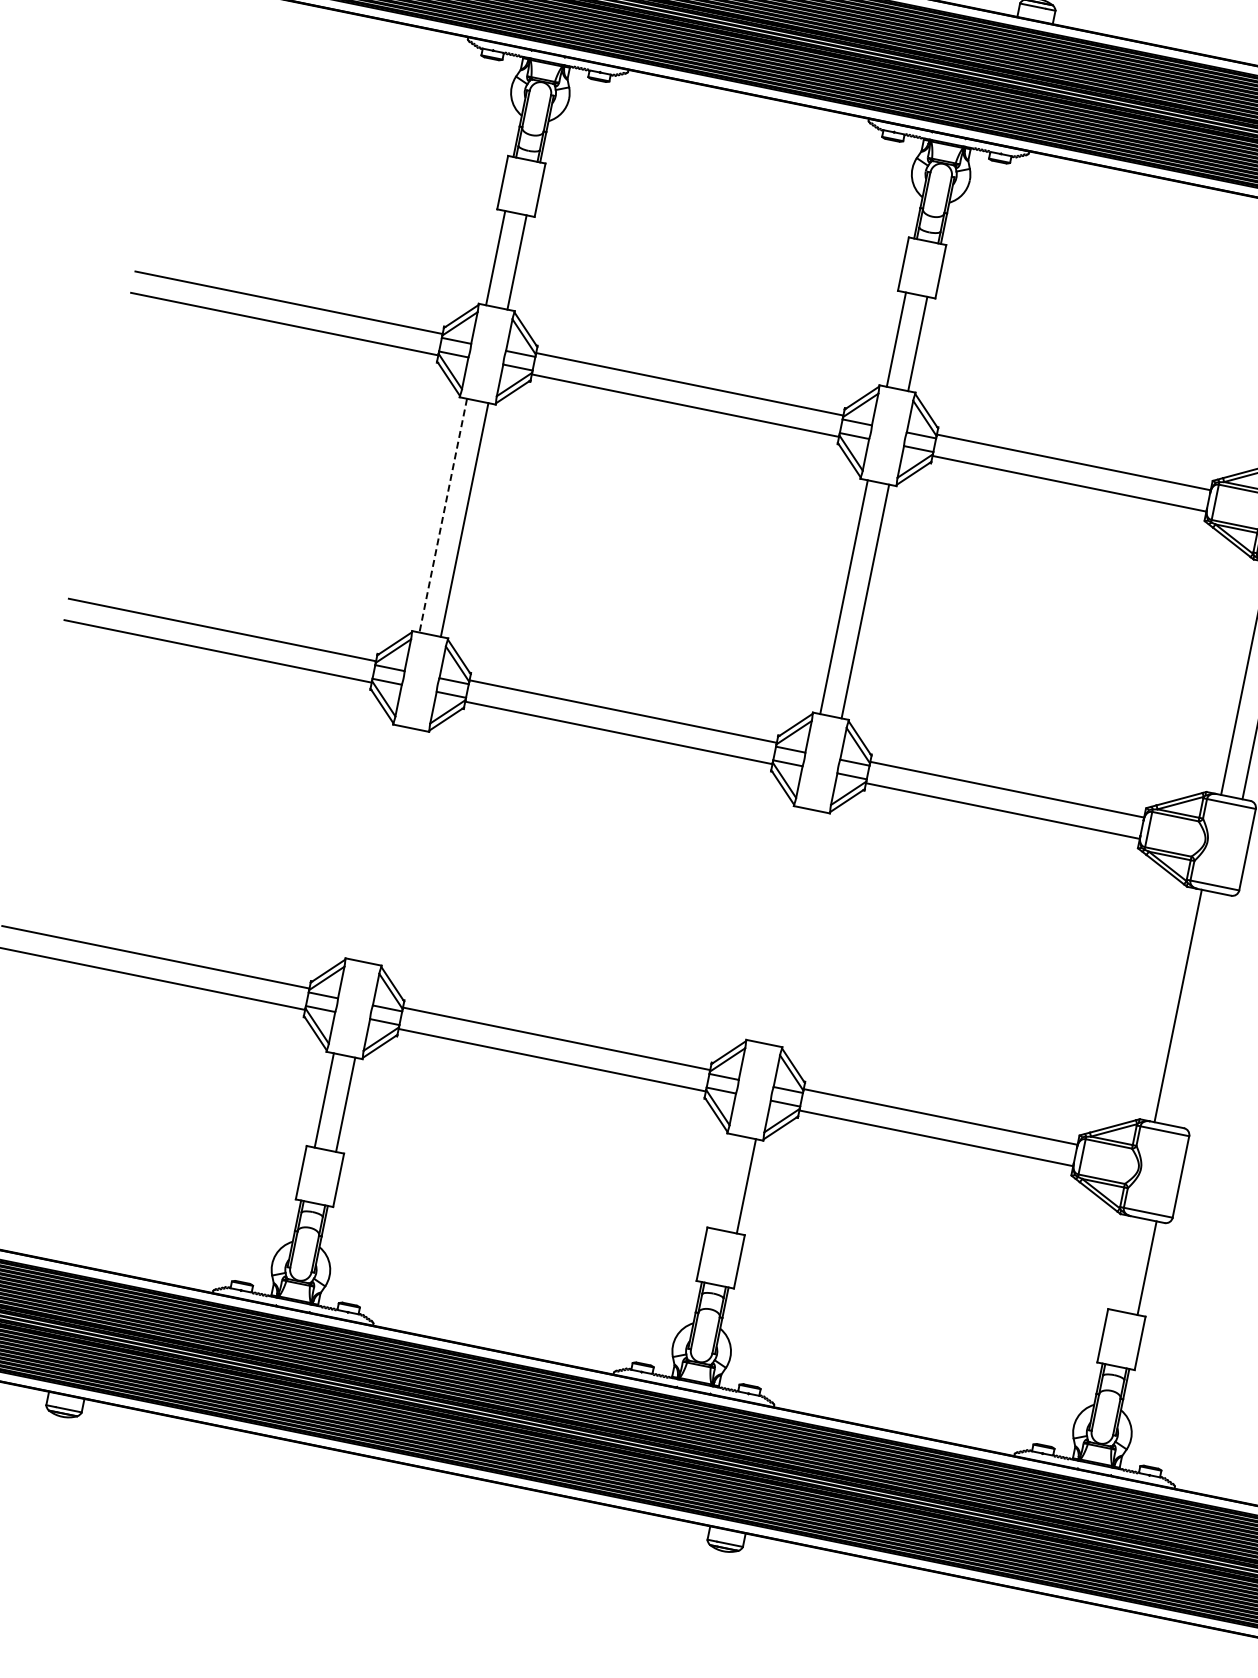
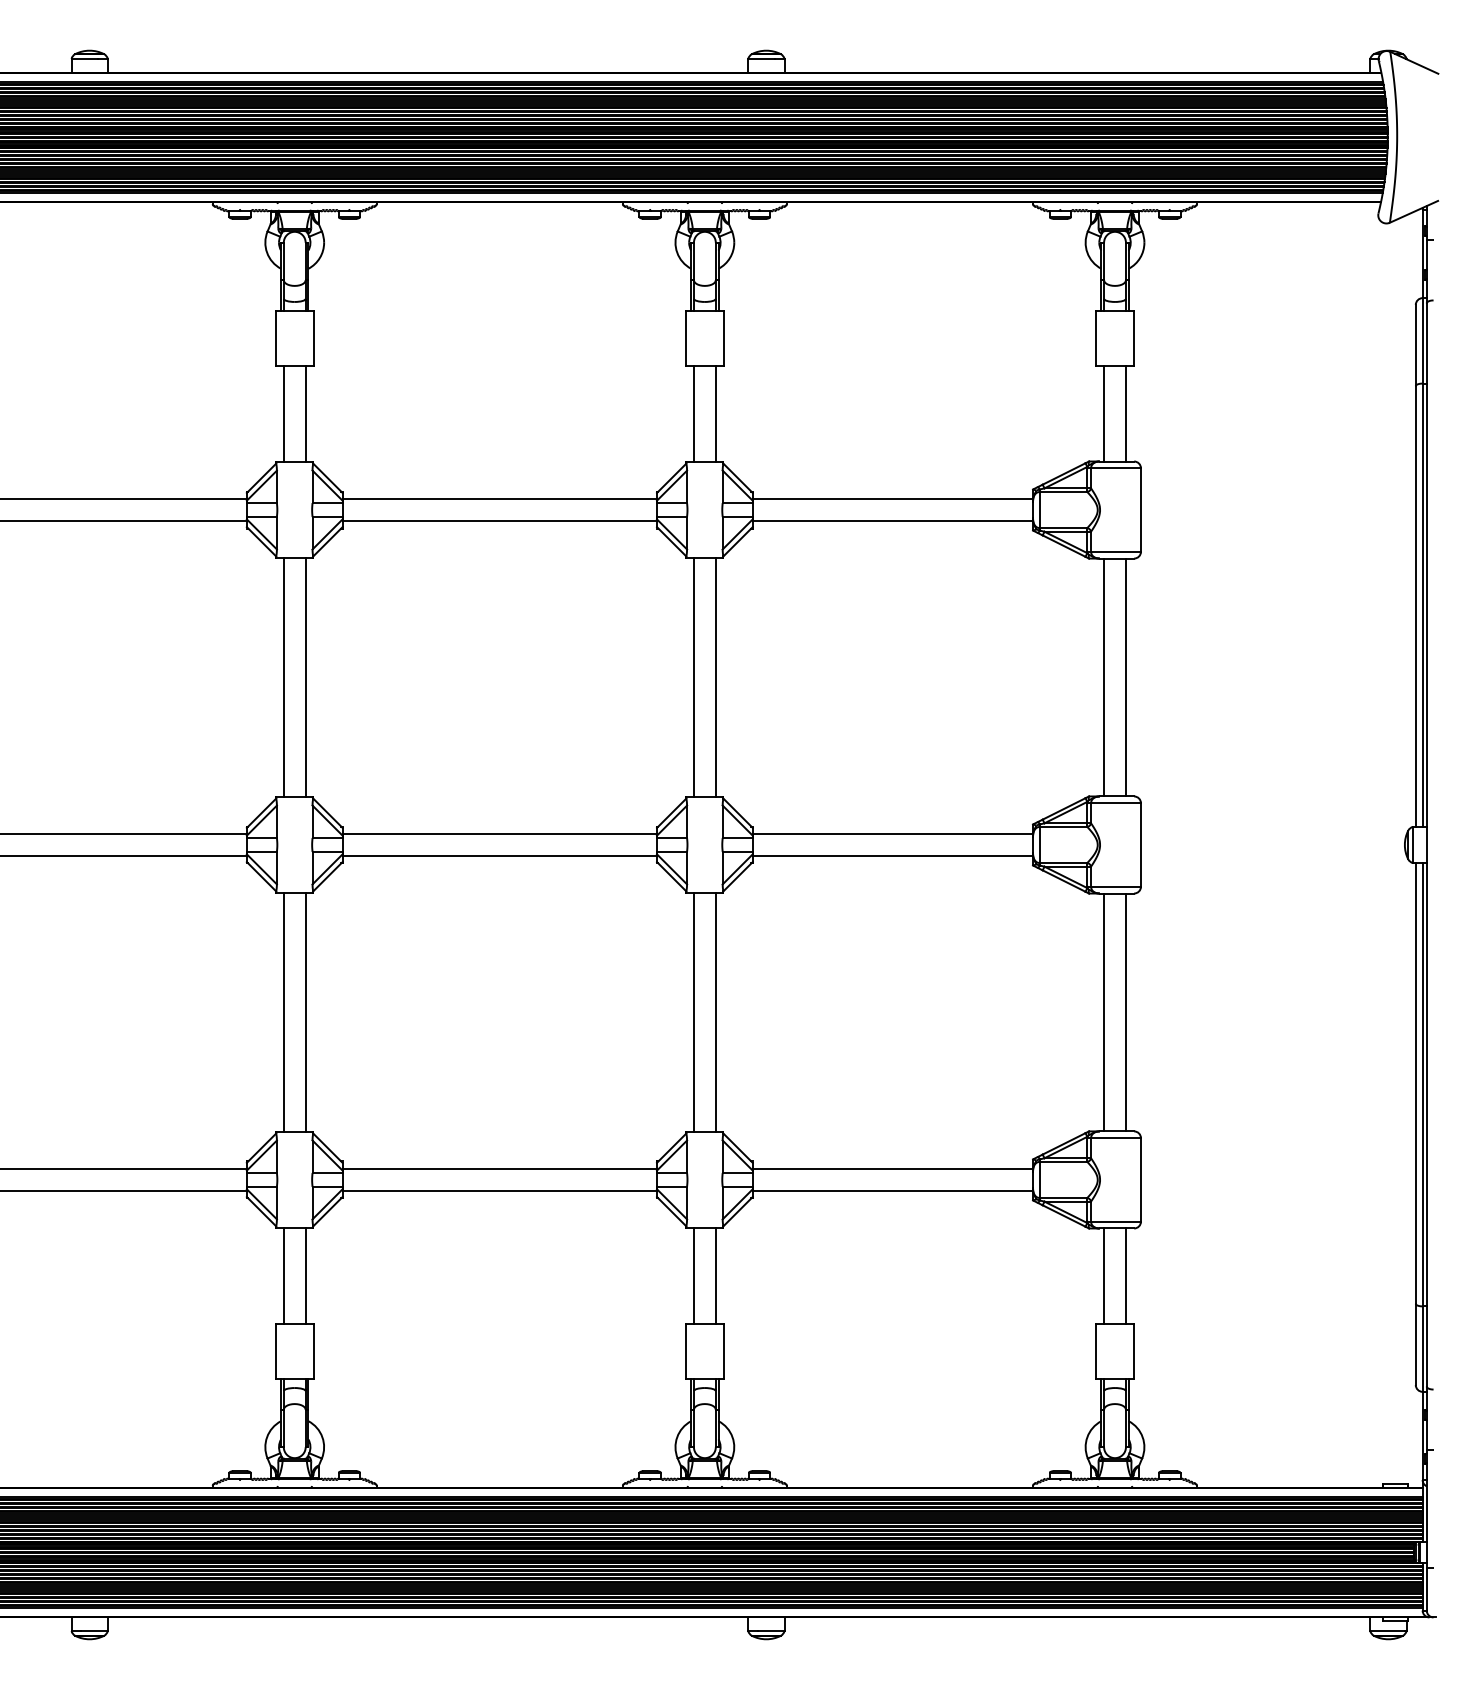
line: (442, 515) -> (283, 677), dashed -> solid
line: (376, 842) -> (283, 1012), added
line: (397, 847) -> (305, 1012), added
line: (776, 924) -> (693, 1012), added
line: (798, 928) -> (715, 1012), added
line: (1199, 1010) -> (1125, 1012), added
line: (724, 1181) -> (693, 1275), added
line: (1126, 1264) -> (1104, 1276), added

